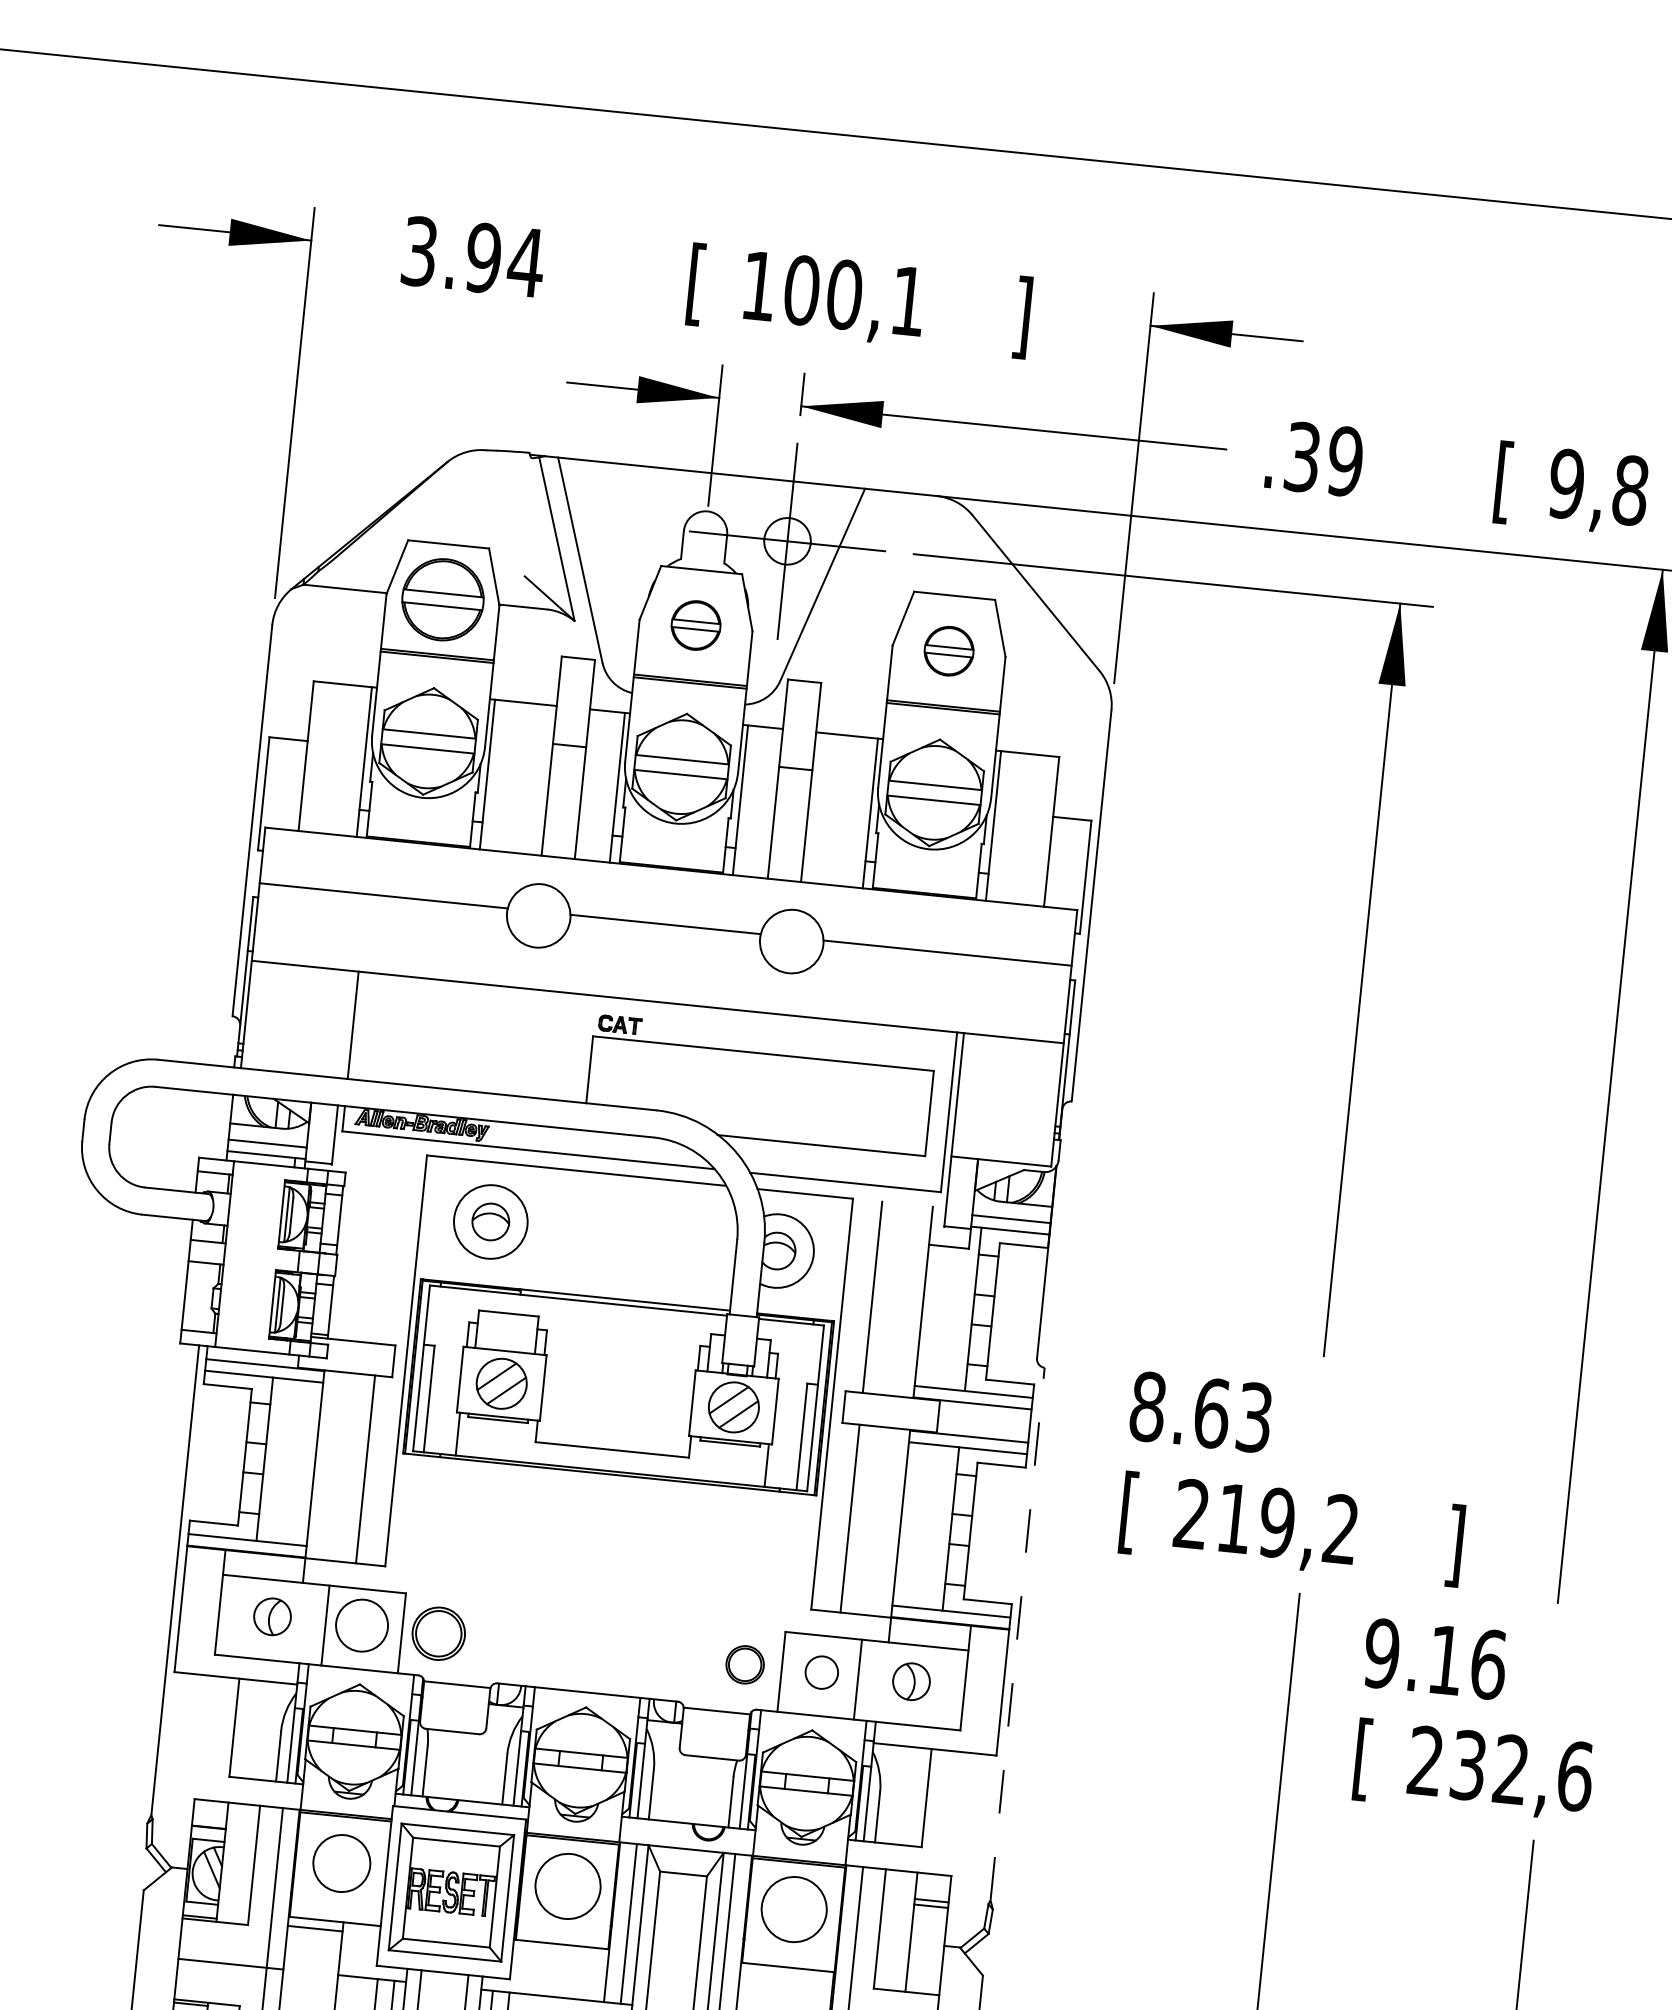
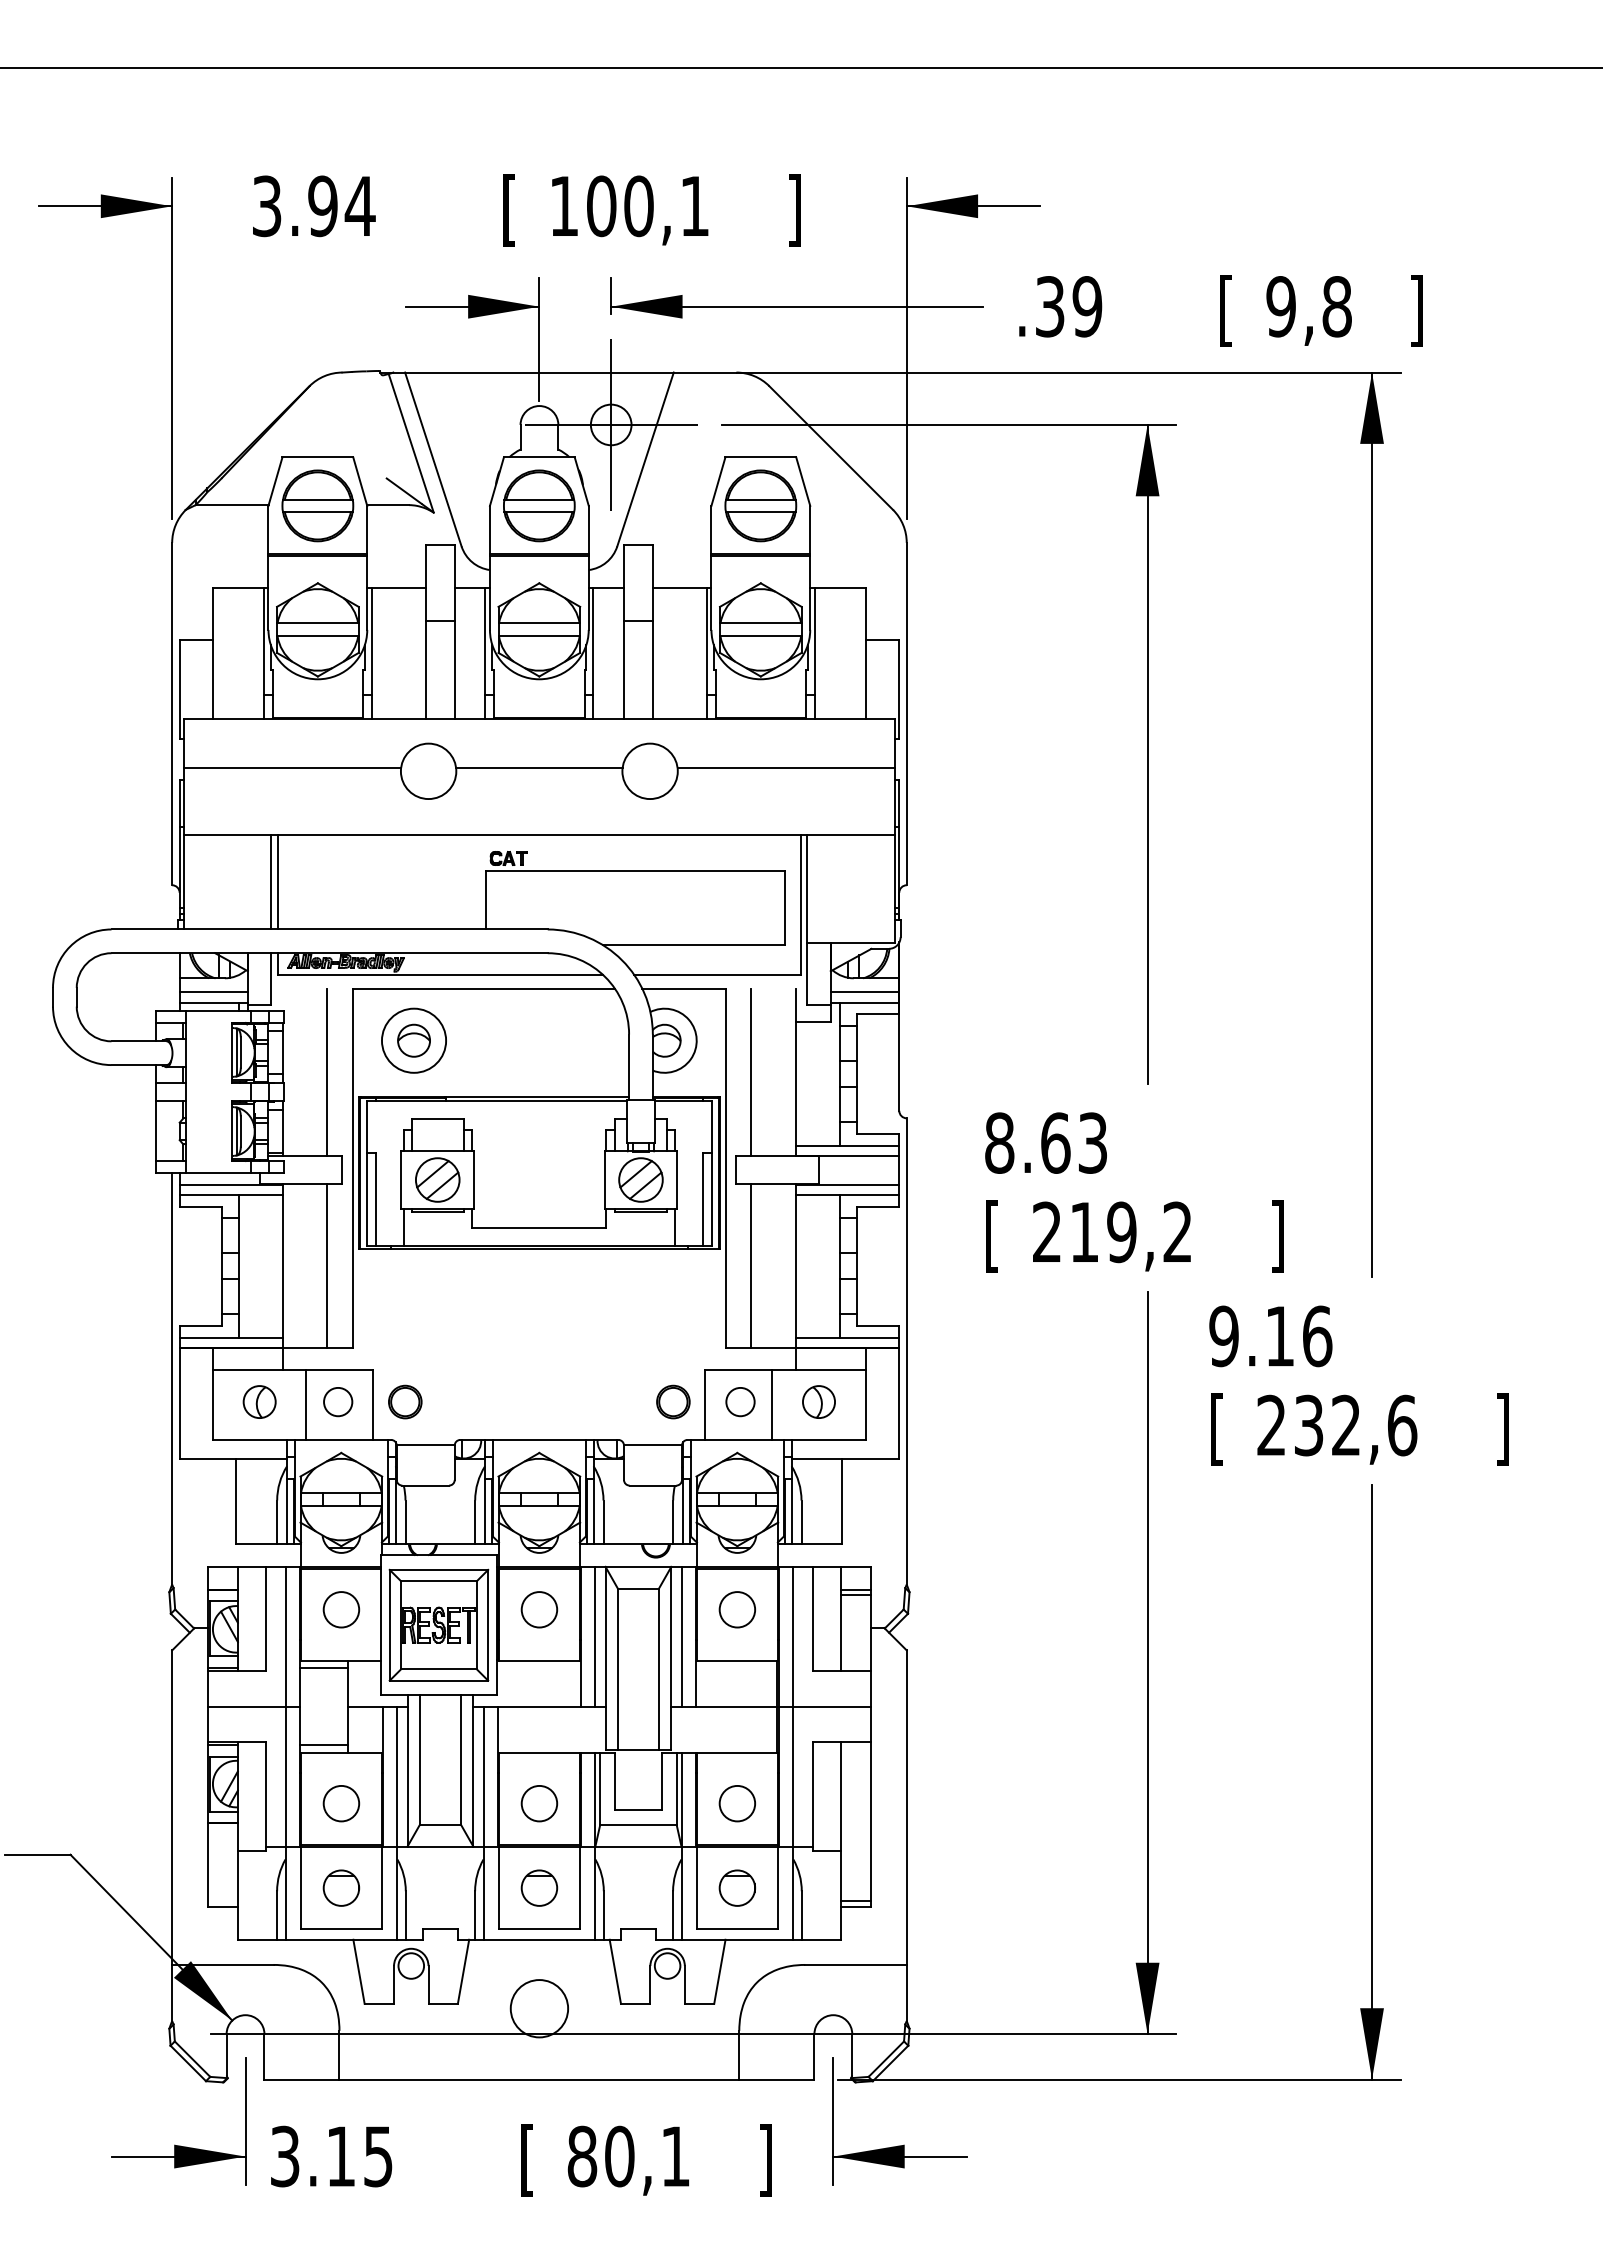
part: (696, 625) -> (539, 505), size x1.67
part: (948, 650) -> (760, 505), size x1.67
line: (346, 1024) -> (271, 882), added
line: (388, 1248) -> (327, 1072), added
circle: (362, 1626) -> (338, 1402), size x0.62
line: (1017, 1632) -> (906, 1350), dashed -> solid
part: (439, 1633) -> (405, 1401), size x0.71
circle: (341, 1863) -> (341, 1609), size x0.71
circle: (568, 1886) -> (539, 1609), size x0.62
circle: (794, 1909) -> (737, 1609), size x0.62

